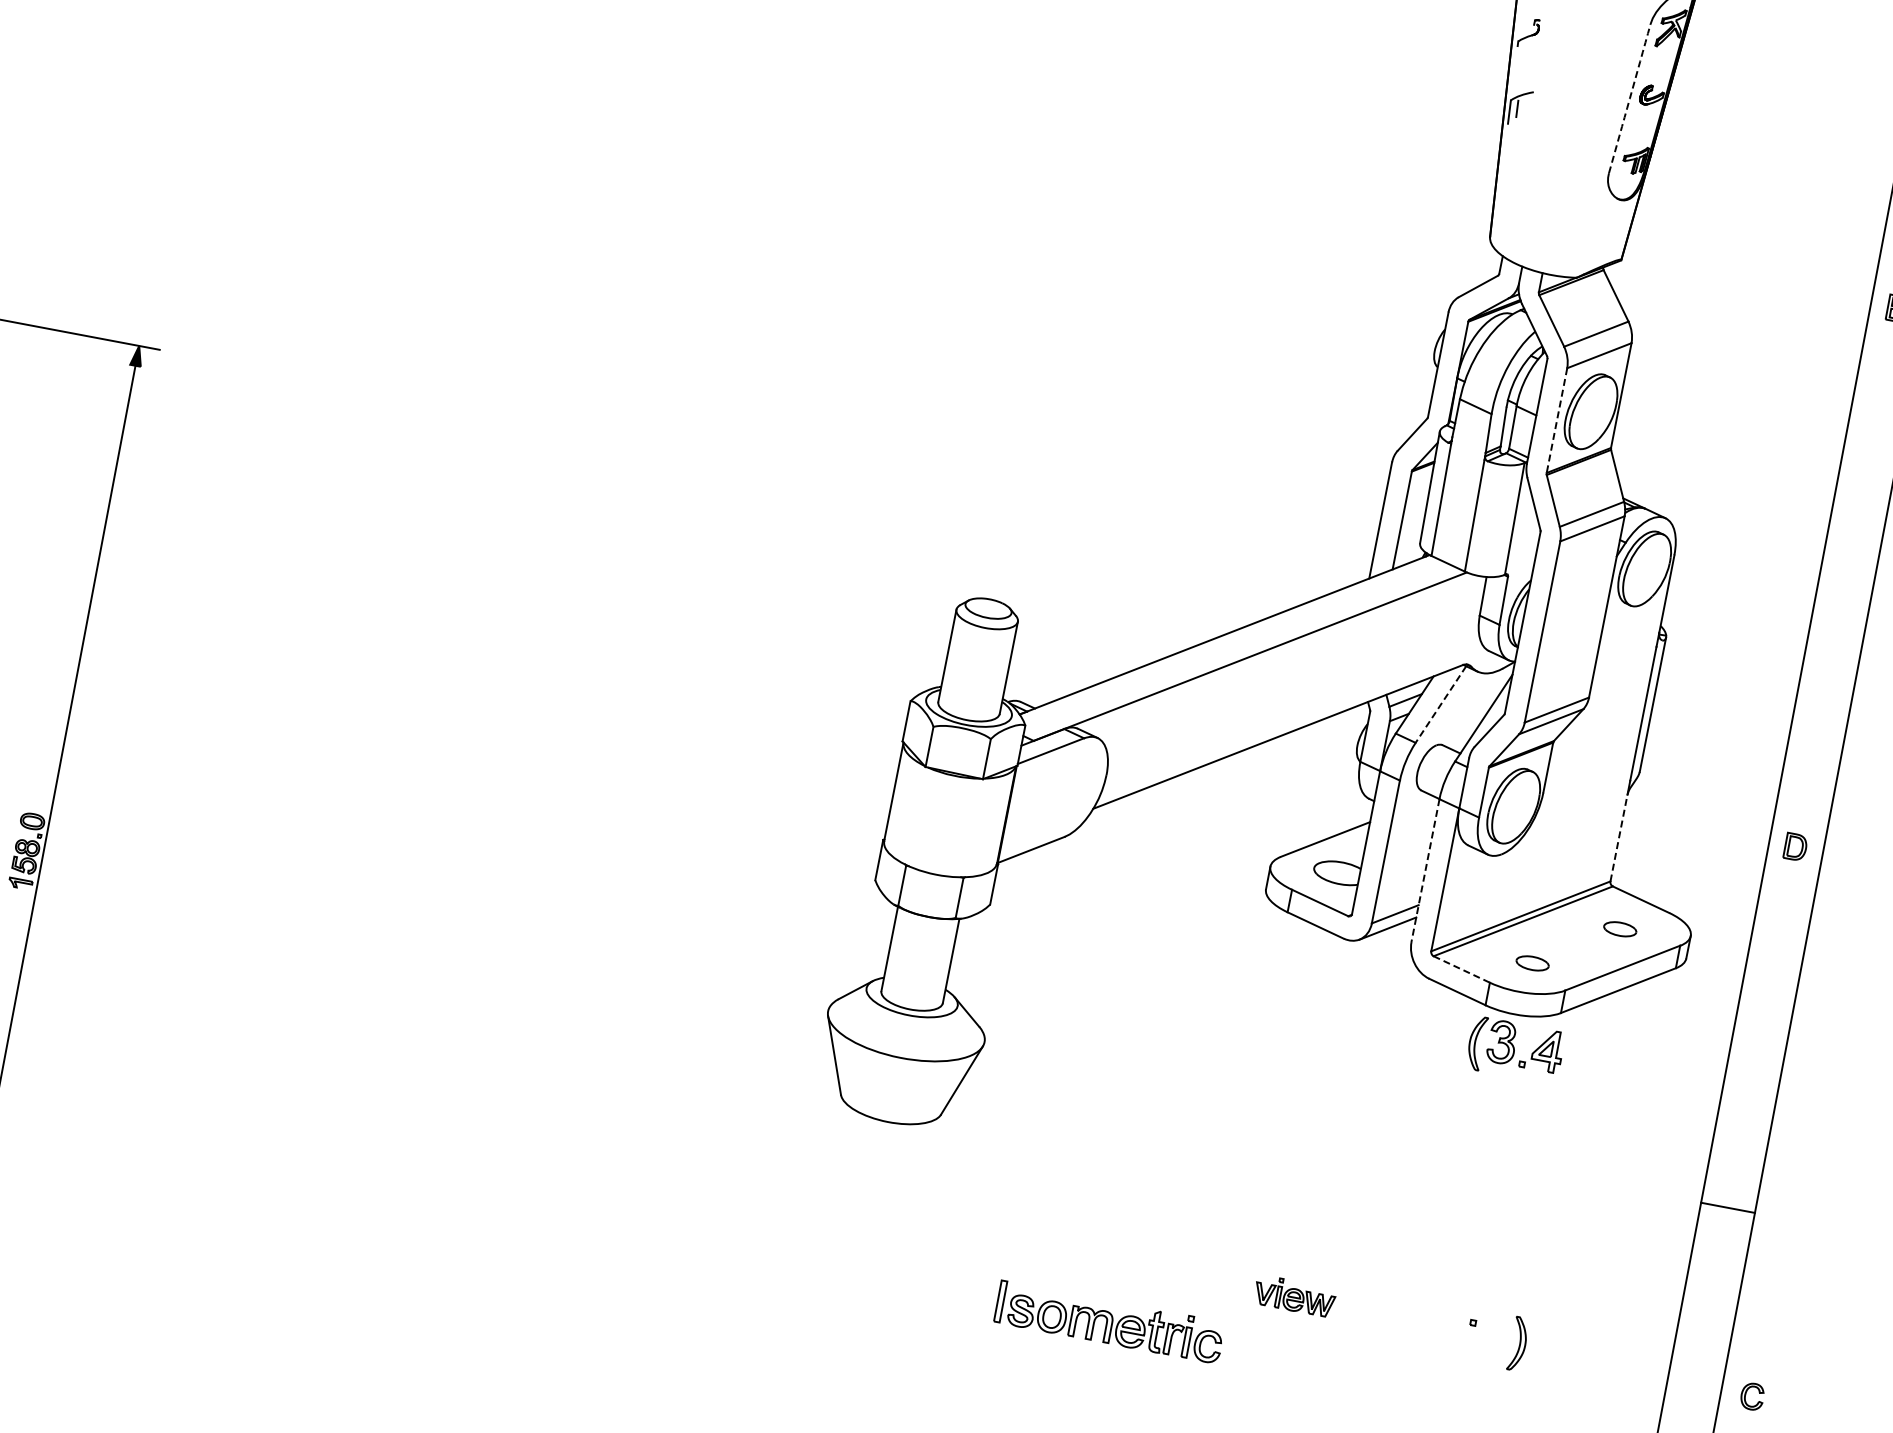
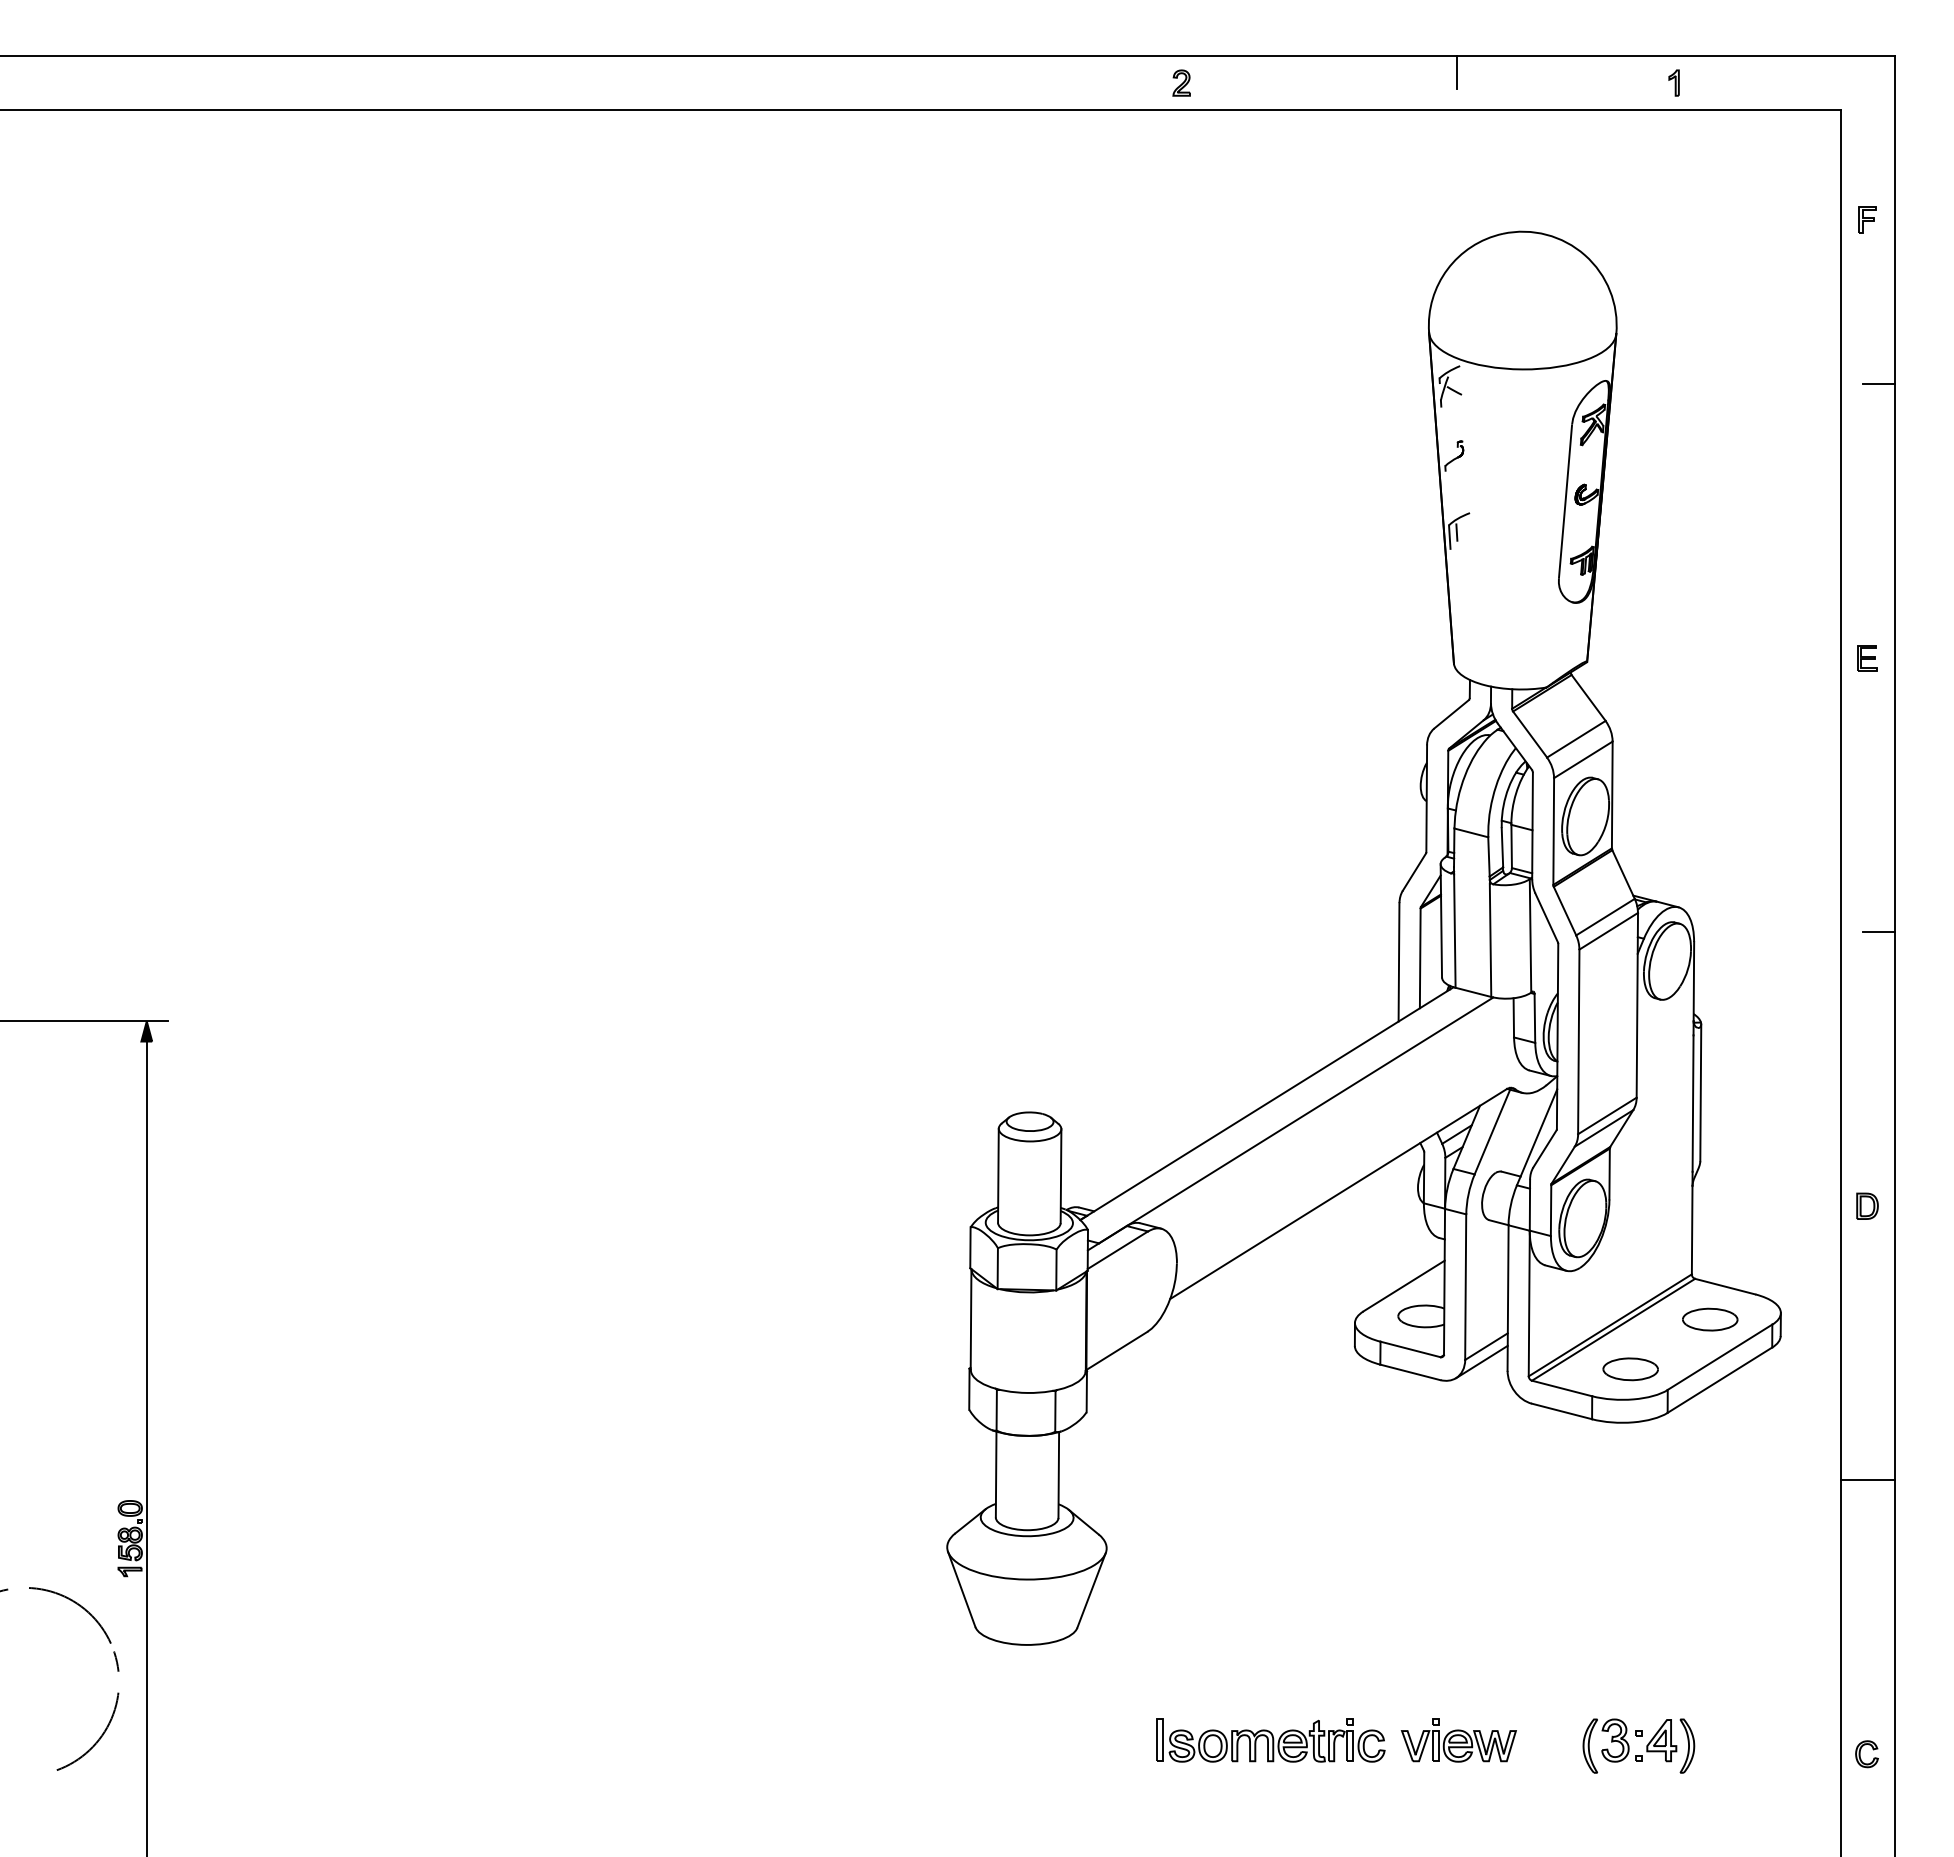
arc: (1629, 98) -> (1565, 501), dashed -> solid
line: (1556, 421) -> (1553, 832), dashed -> solid
line: (1857, 580) -> (1878, 932), added
line: (1440, 705) -> (1492, 1132), dashed -> solid
line: (1619, 837) -> (1692, 1229), dashed -> solid
line: (1425, 871) -> (1508, 1298), dashed -> solid
part: (1620, 929) -> (1710, 1319), size x1.67
part: (1532, 963) -> (1630, 1369), size x1.67
line: (1462, 969) -> (1562, 1388), dashed -> solid
part: (1515, 1049) -> (1629, 1745), moved
line: (1727, 1207) -> (1867, 1480), moved
part: (1294, 1296) -> (1458, 1740), size x1.43
part: (1109, 1322) -> (1270, 1740), moved
part: (1751, 1396) -> (1866, 1754), moved

